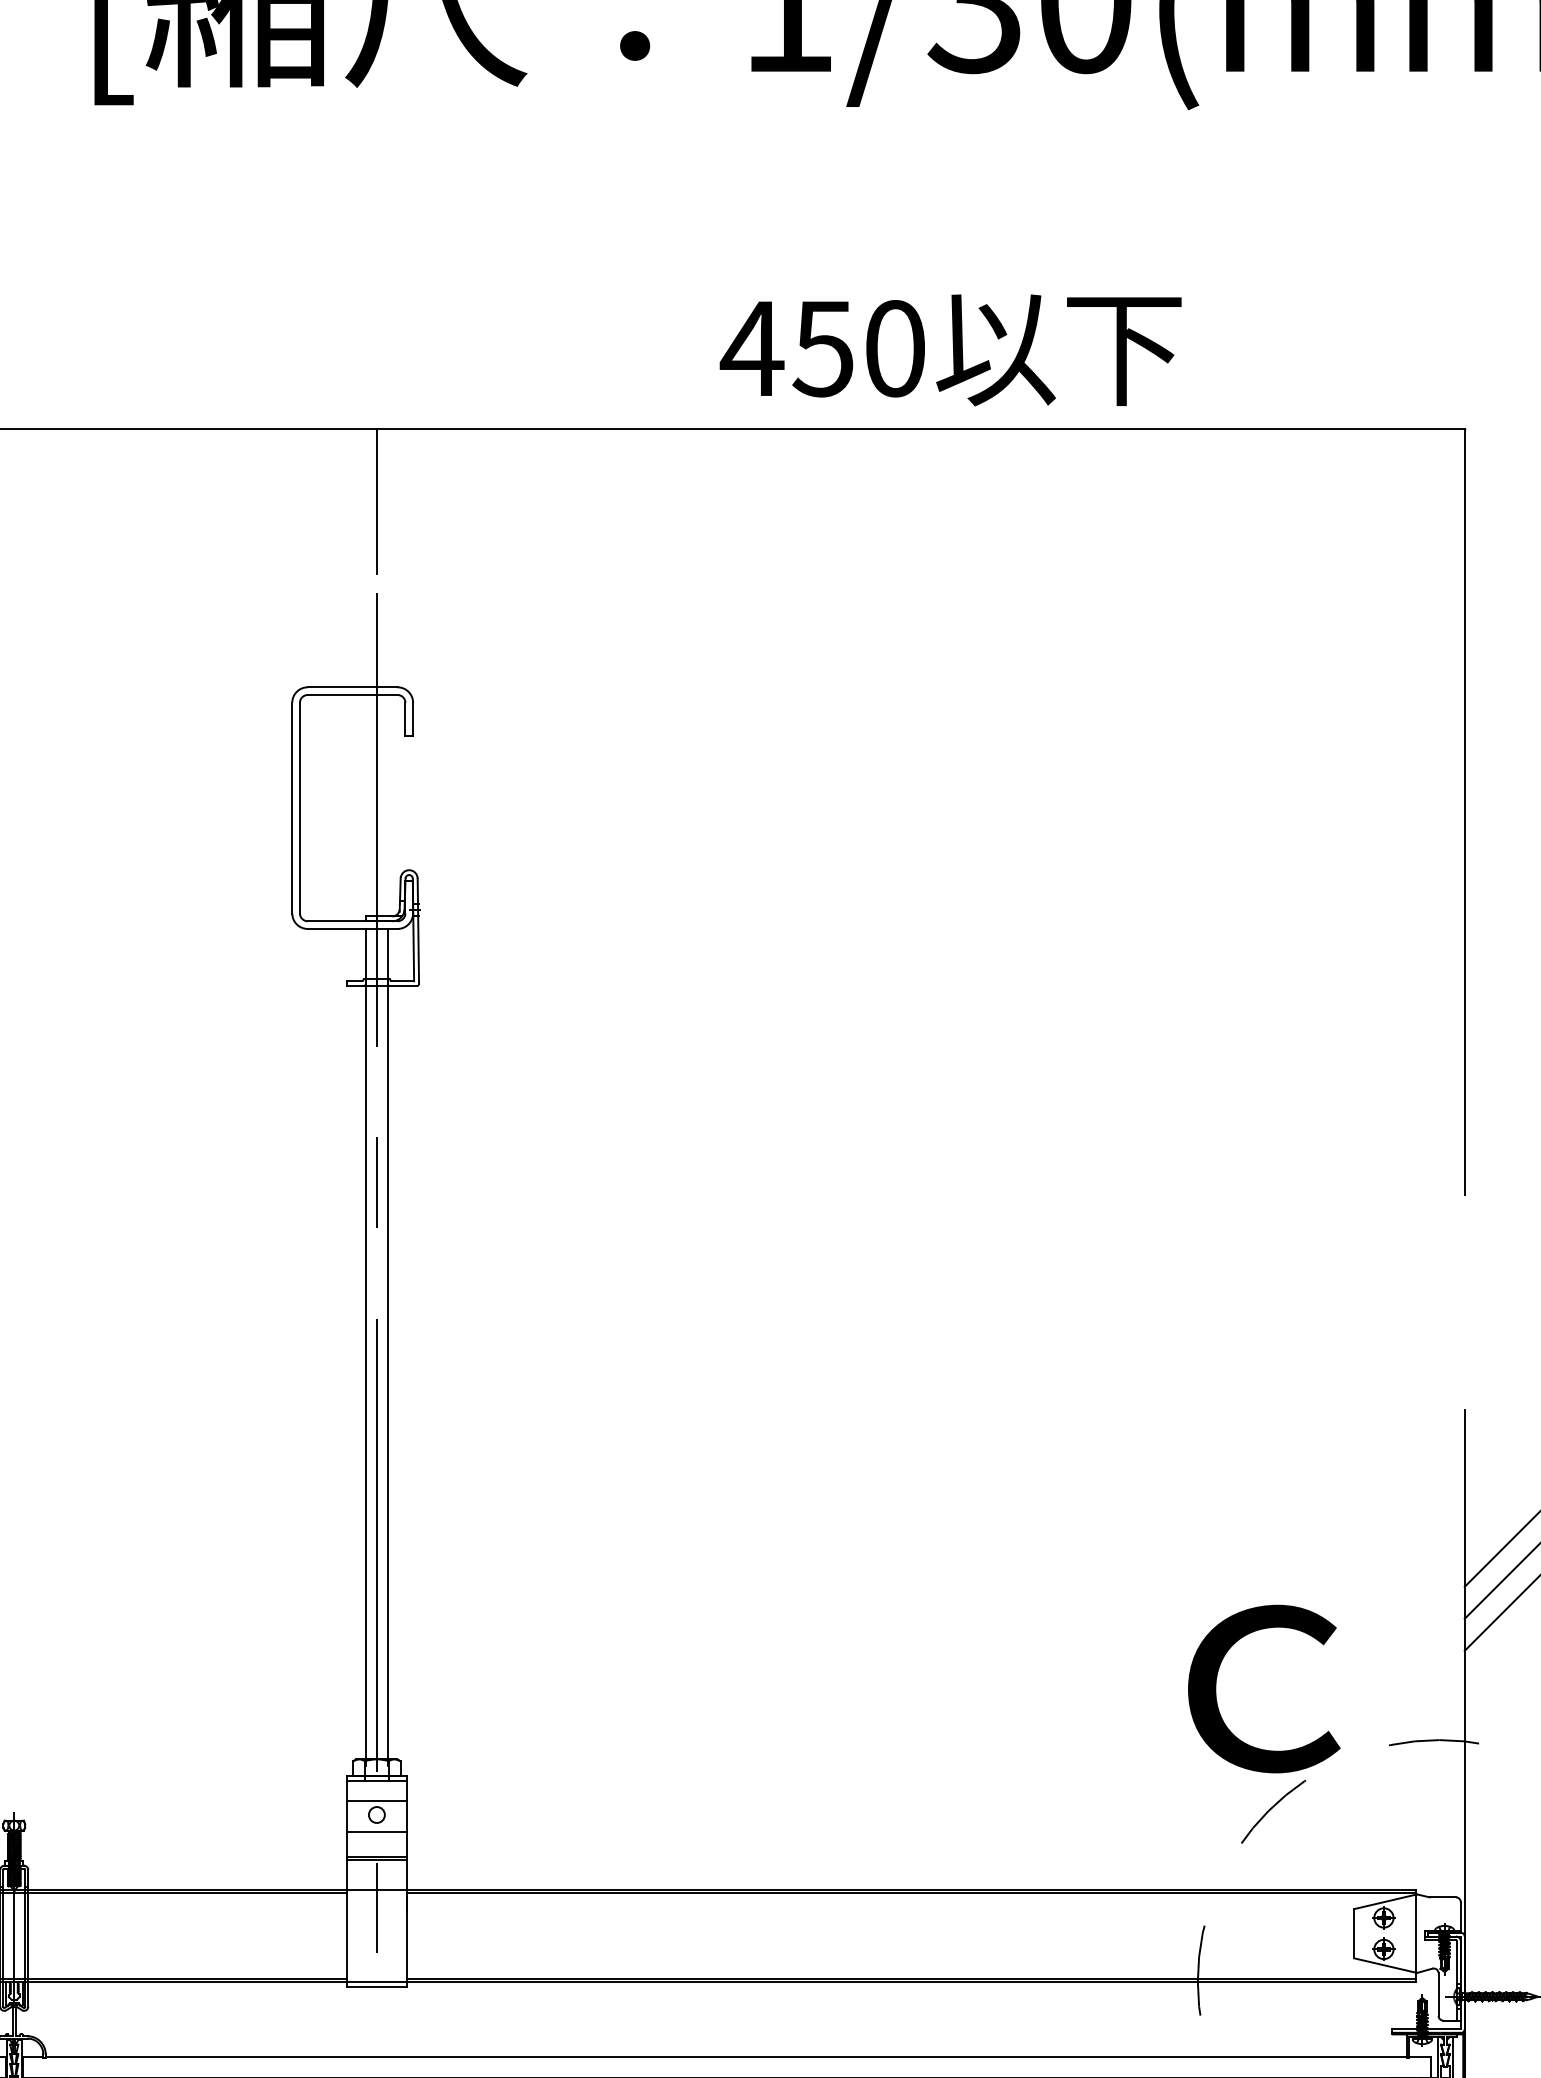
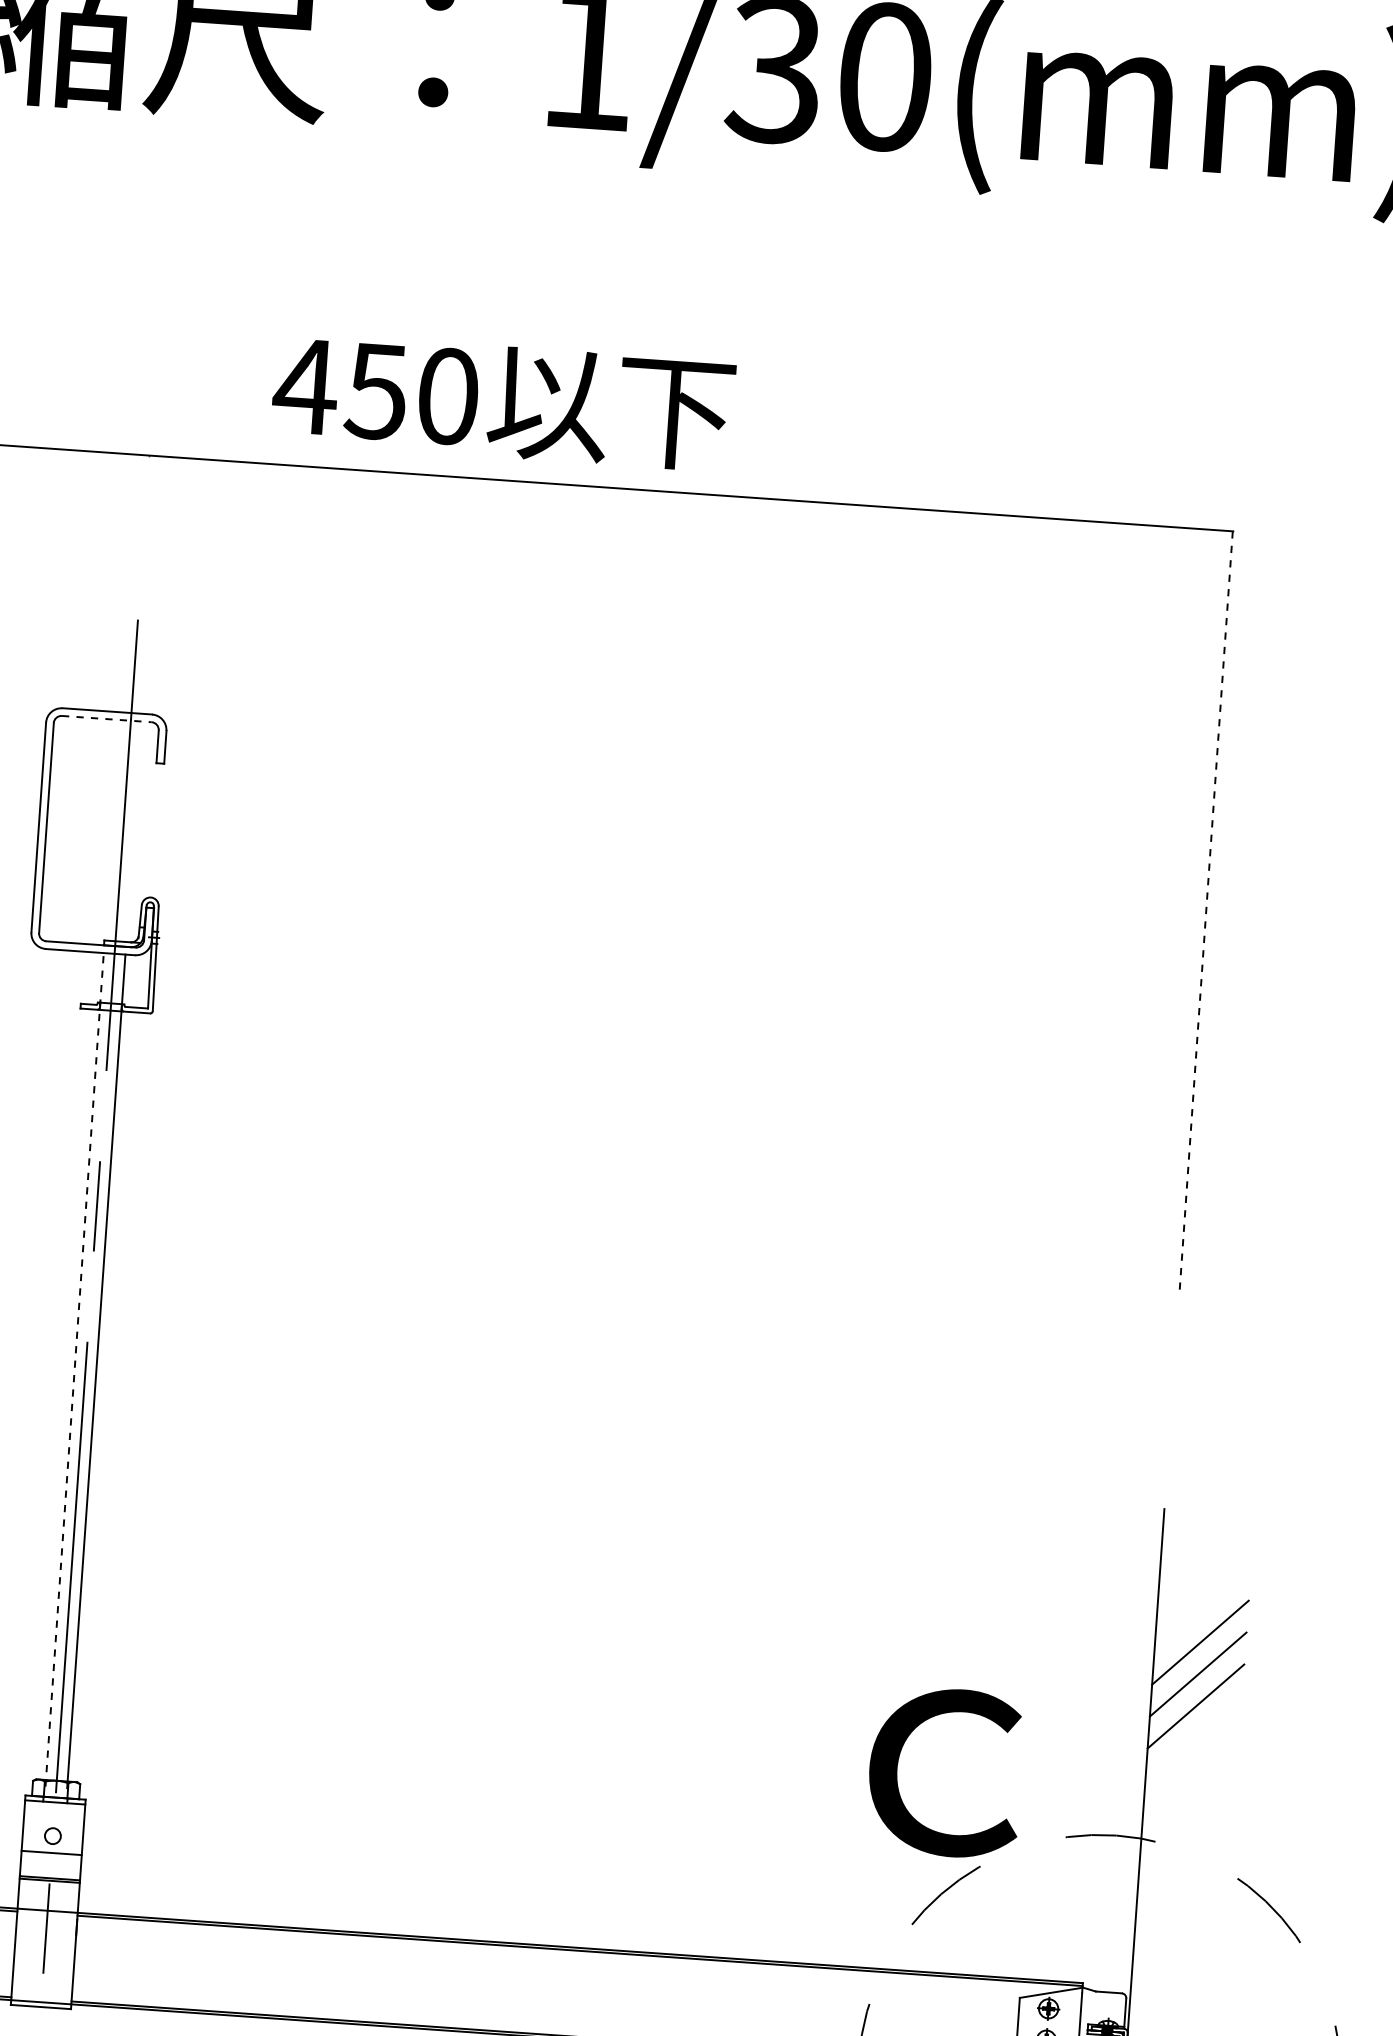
text: (950, 350) -> (503, 402), moved
line: (376, 500) -> (144, 527), removed
line: (352, 695) -> (106, 719), solid -> dashed
line: (1464, 812) -> (1205, 913), solid -> dashed
line: (366, 1347) -> (75, 1369), solid -> dashed
line: (376, 1800) -> (53, 1821), removed

